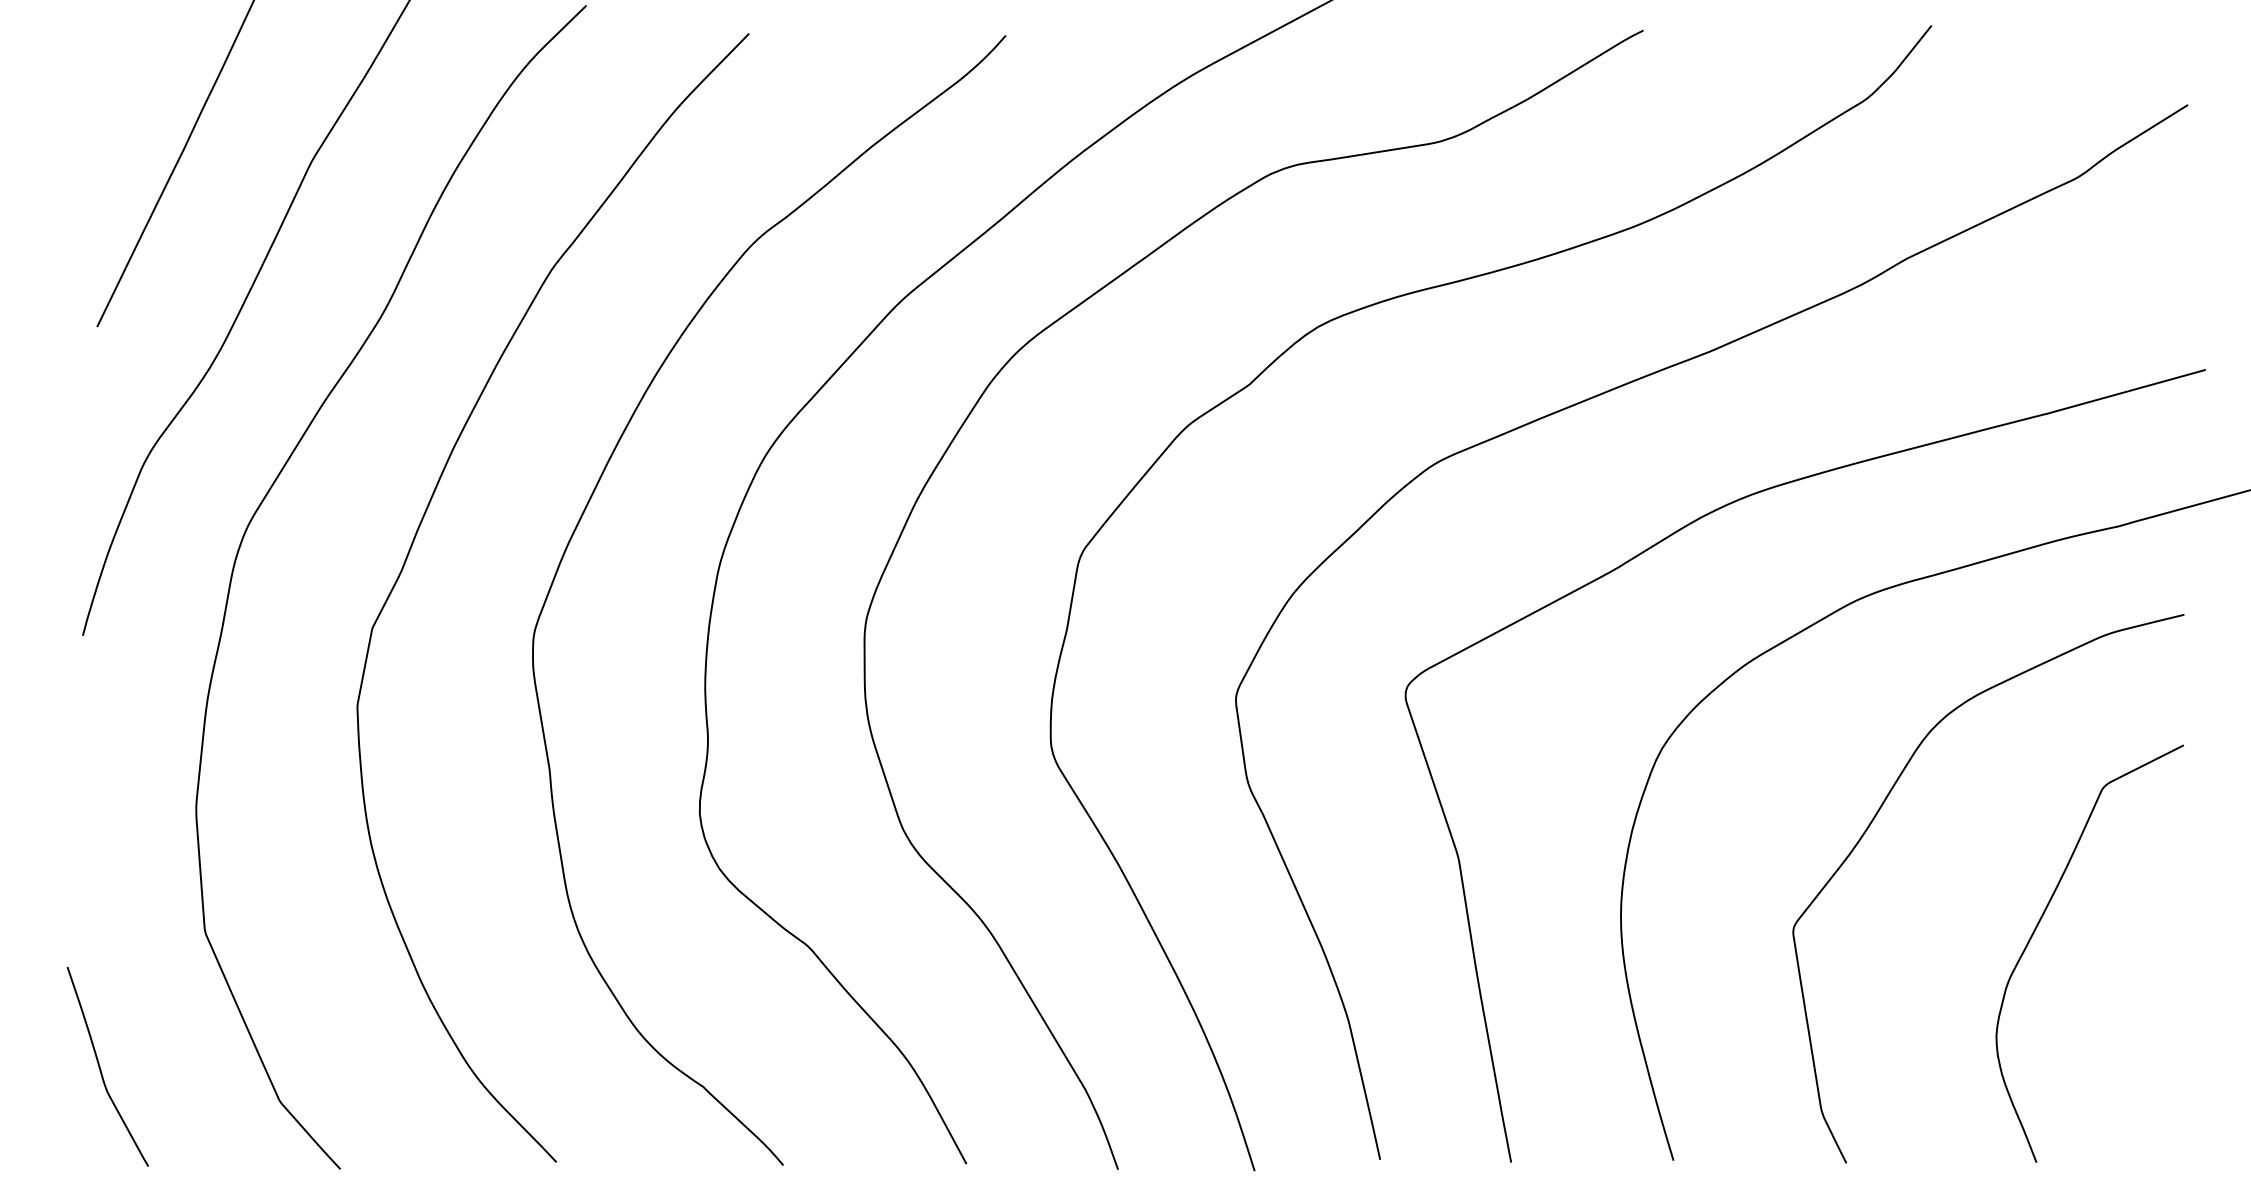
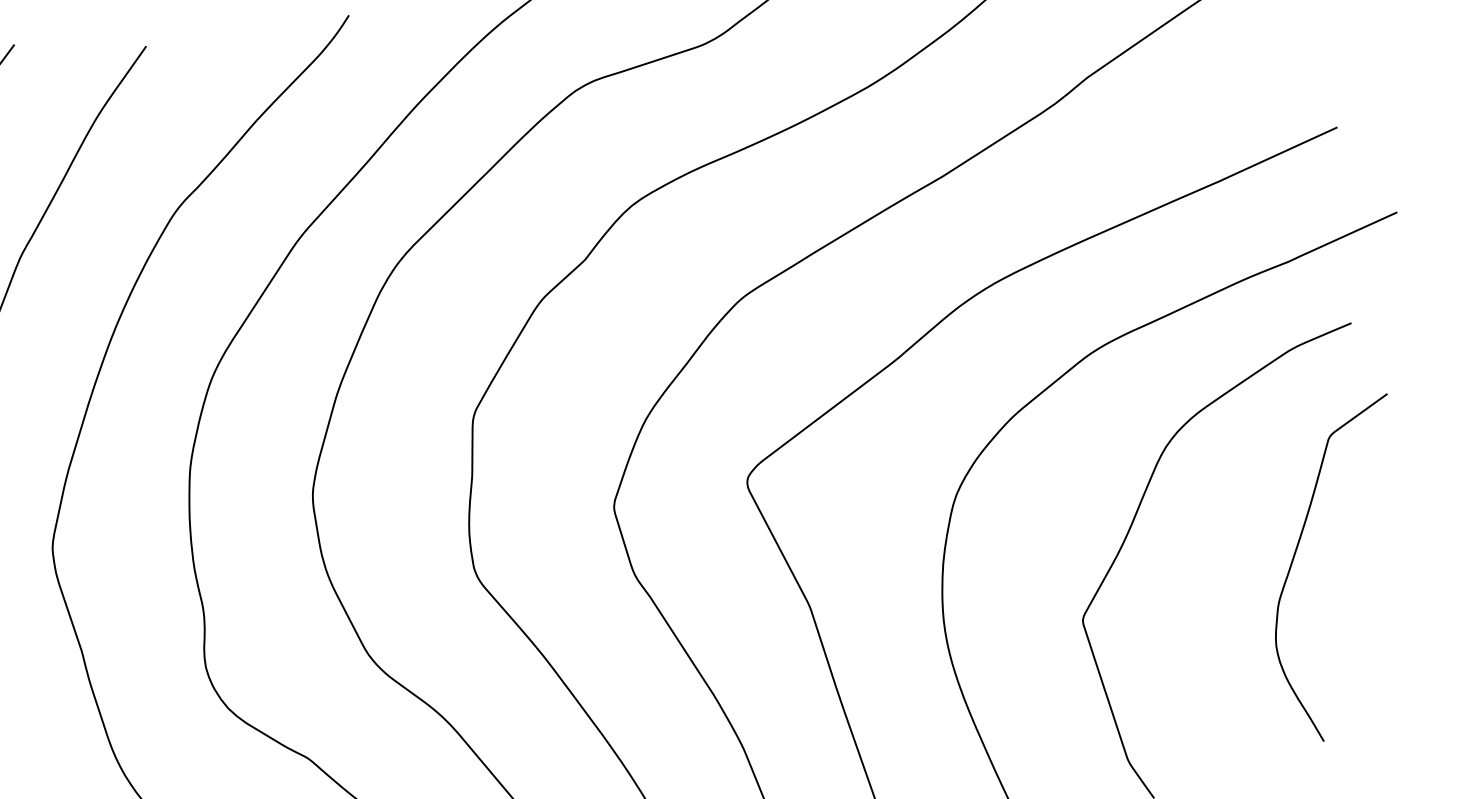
curve: (2037, 927) -> (1295, 556), moved

